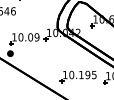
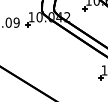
part: (77, 76) -> (66, 70), removed

